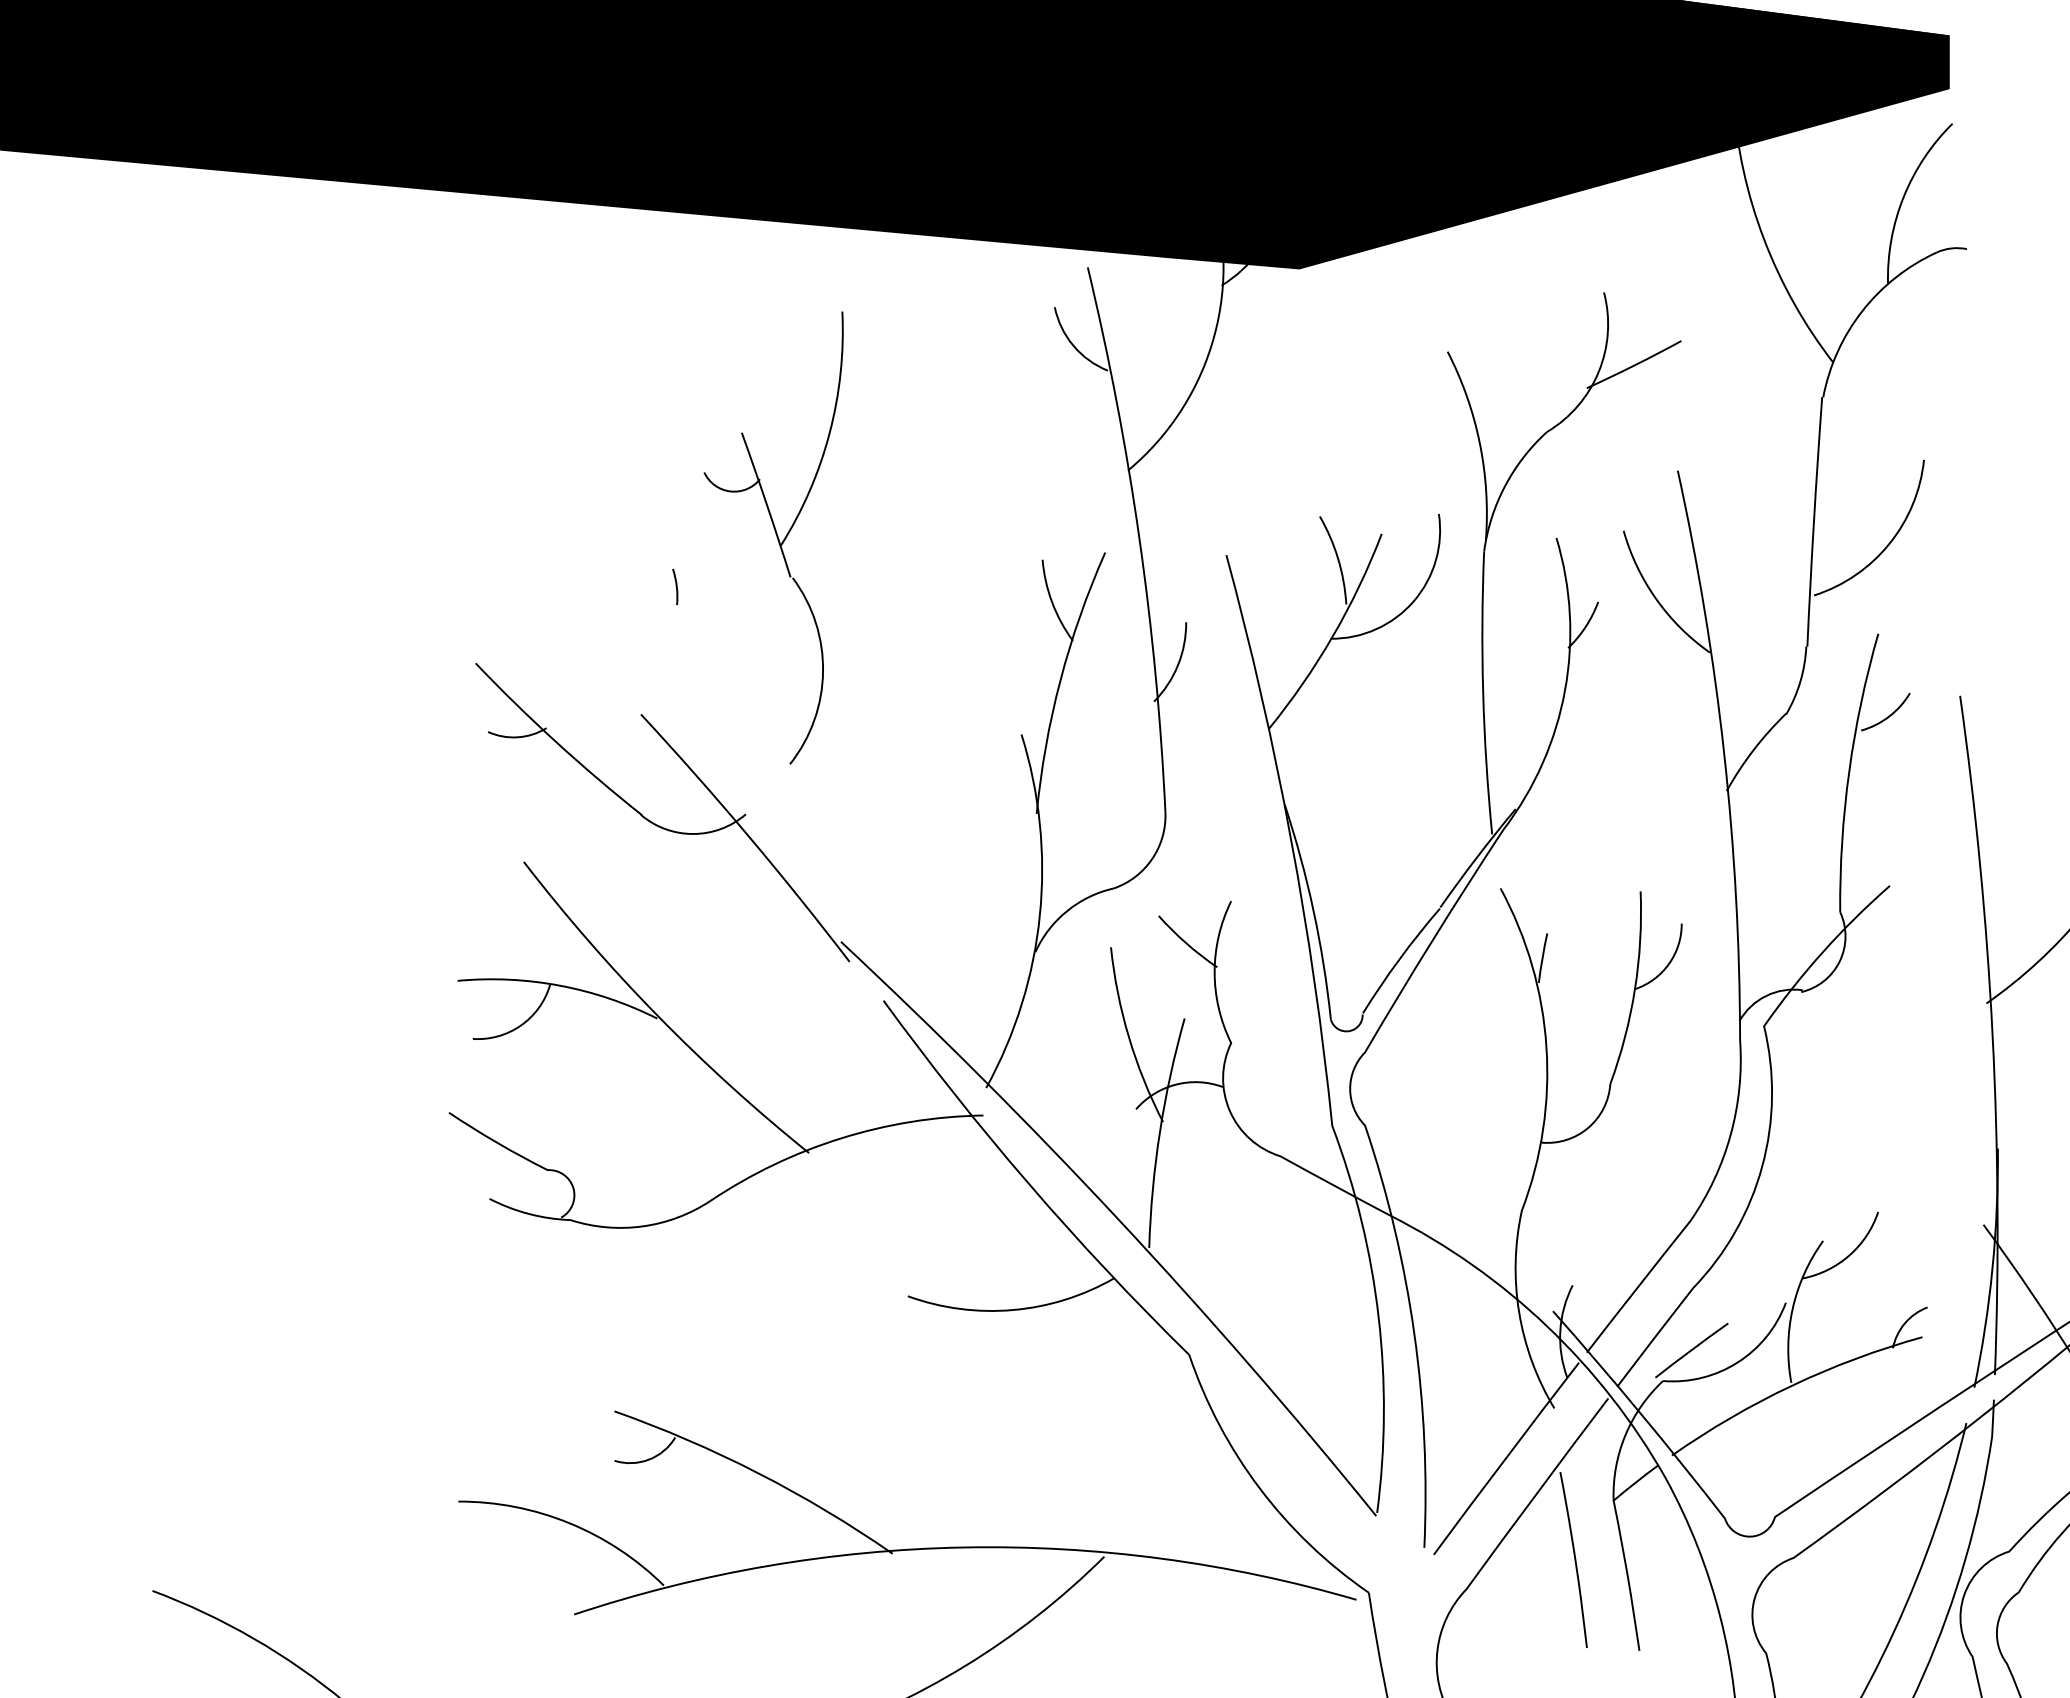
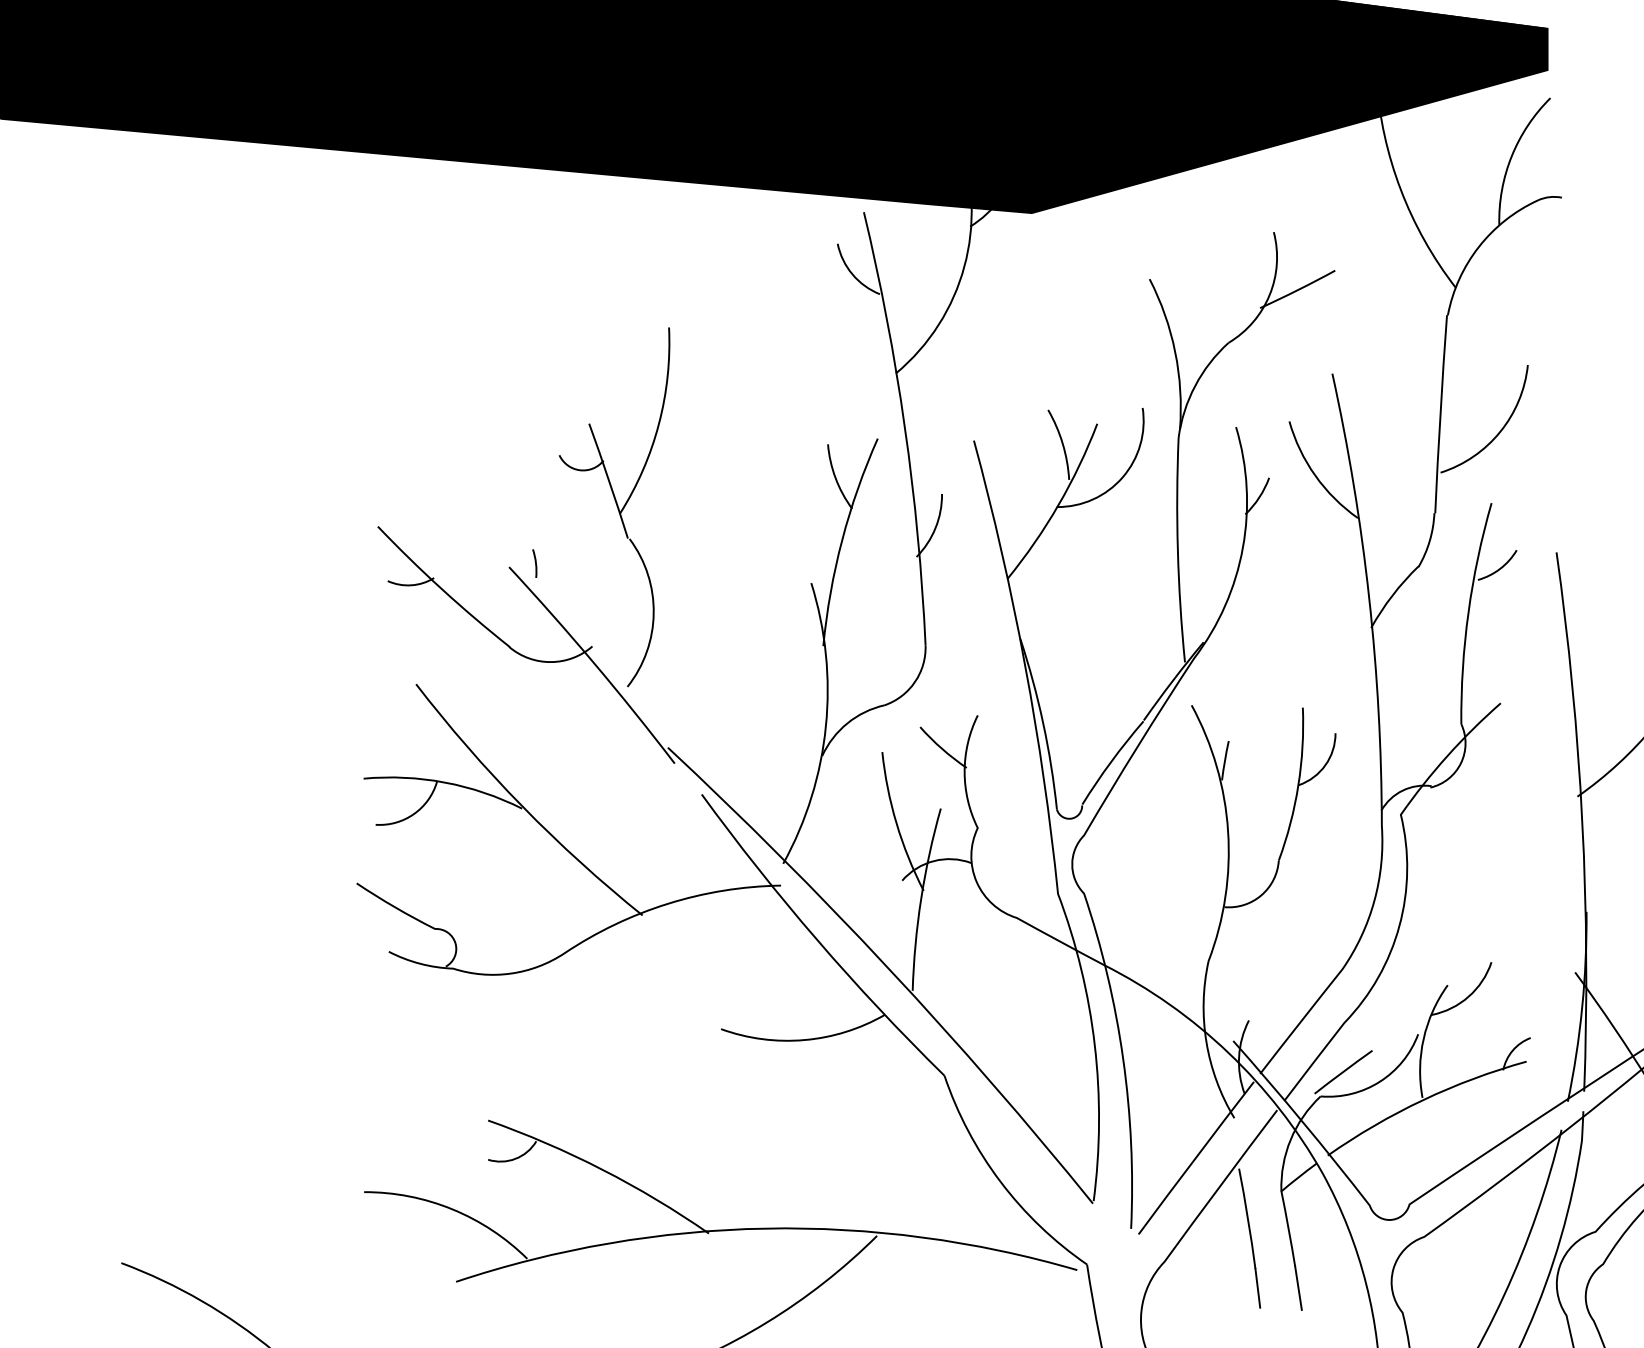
part: (773, 537) -> (614, 506), moved
arc: (675, 586) -> (534, 563), moved

